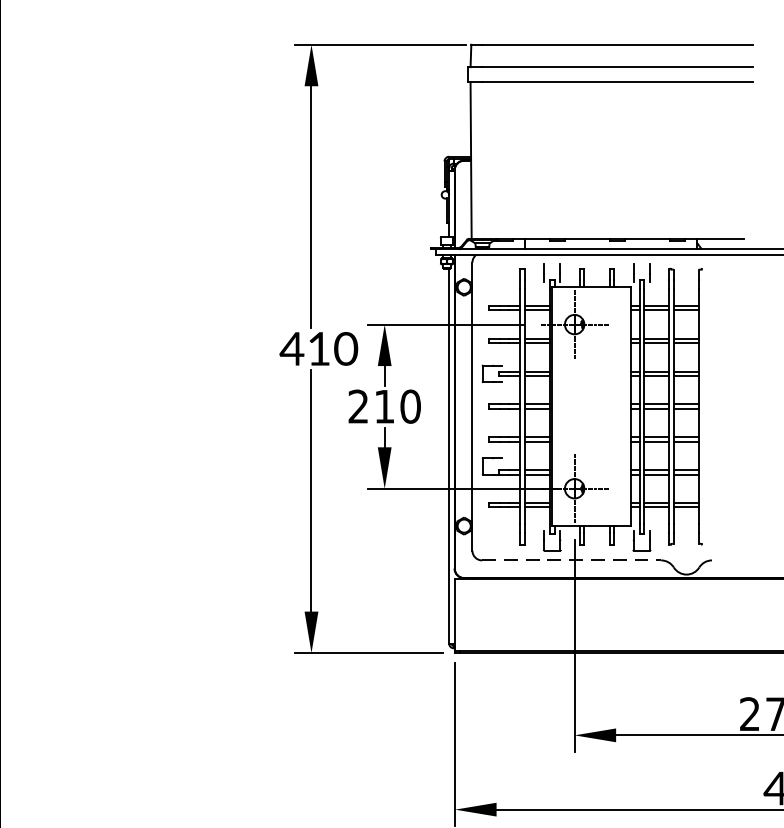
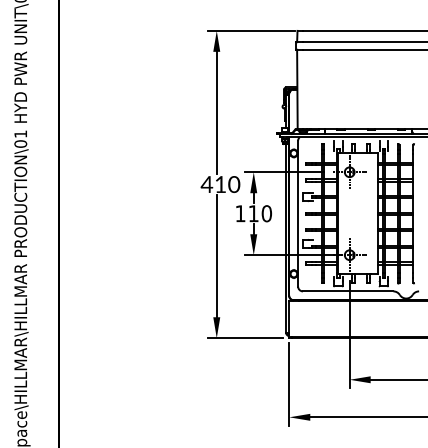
text: (358, 406) -> (240, 213), 210 -> 110
line: (572, 560) -> (348, 291), dashed -> solid

